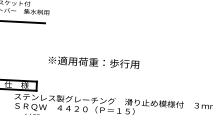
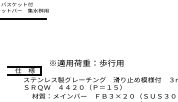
text: (93, 61) -> (86, 62), moved

